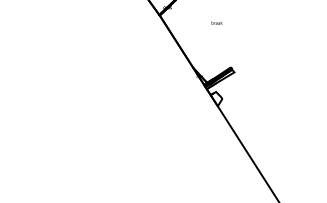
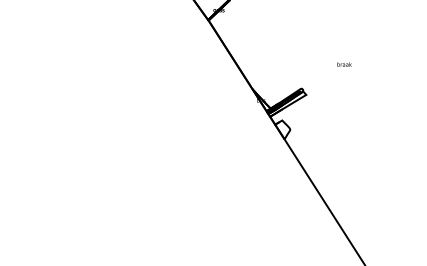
text: (217, 23) -> (344, 64), moved

